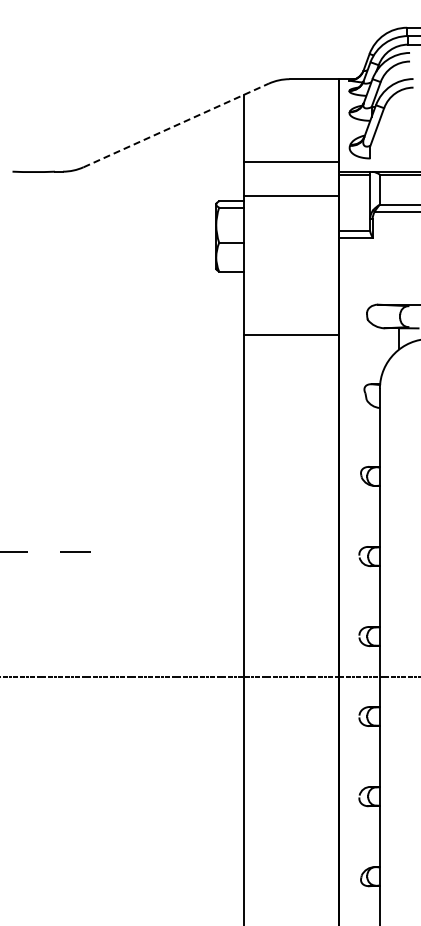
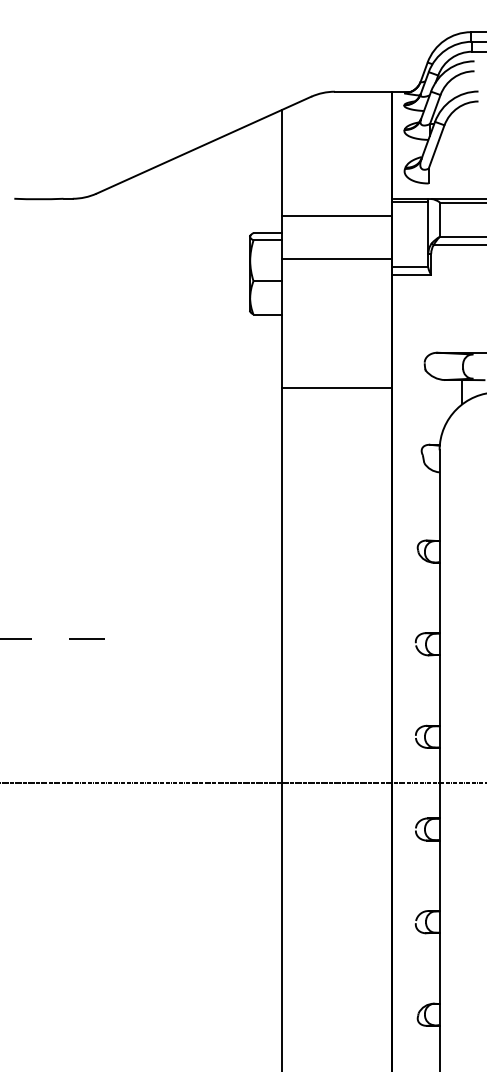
line: (176, 125) -> (204, 145), dashed -> solid
line: (290, 161) -> (336, 215), moved
line: (290, 196) -> (336, 258), moved

